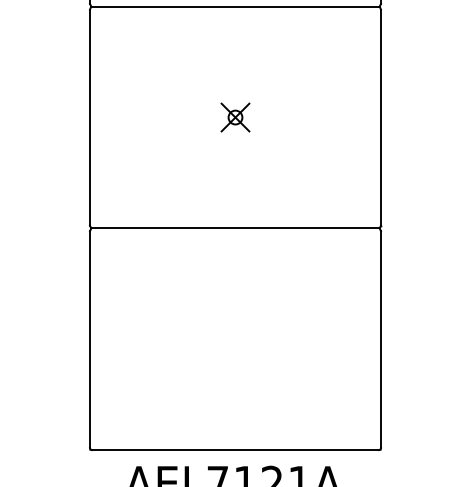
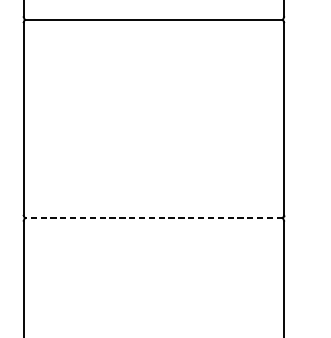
part: (235, 117) -> (153, 118), removed
line: (235, 228) -> (153, 218), solid -> dashed

